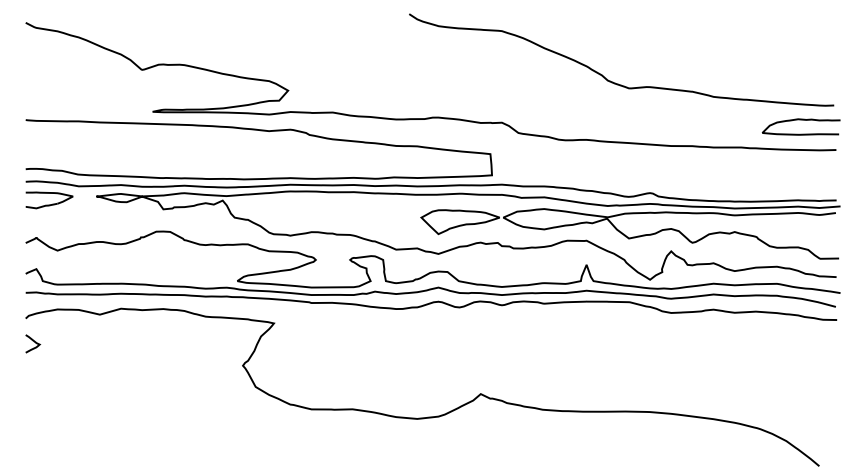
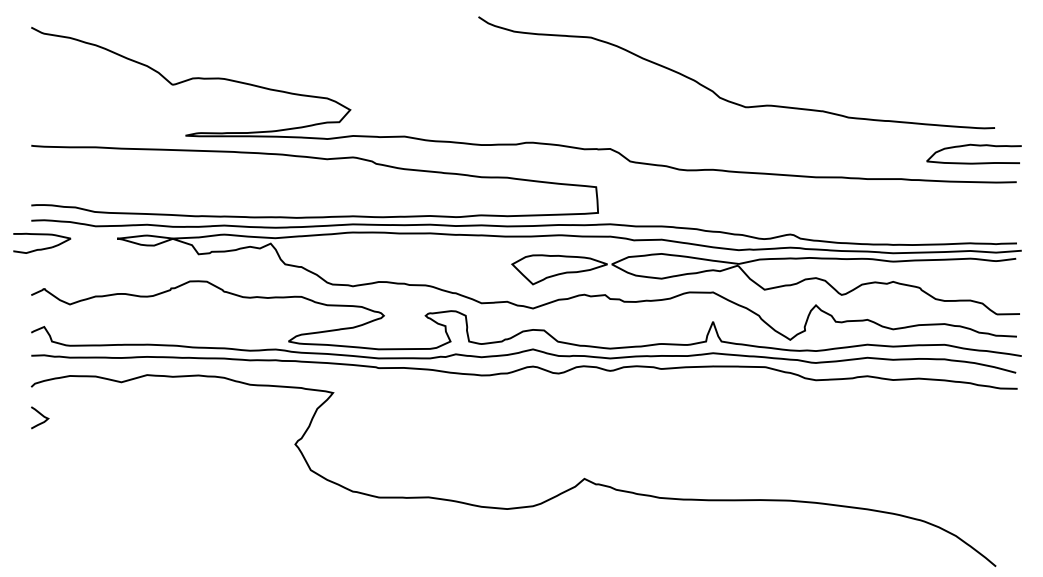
curve: (614, 82) -> (727, 99), moved
part: (49, 199) -> (42, 242), moved

